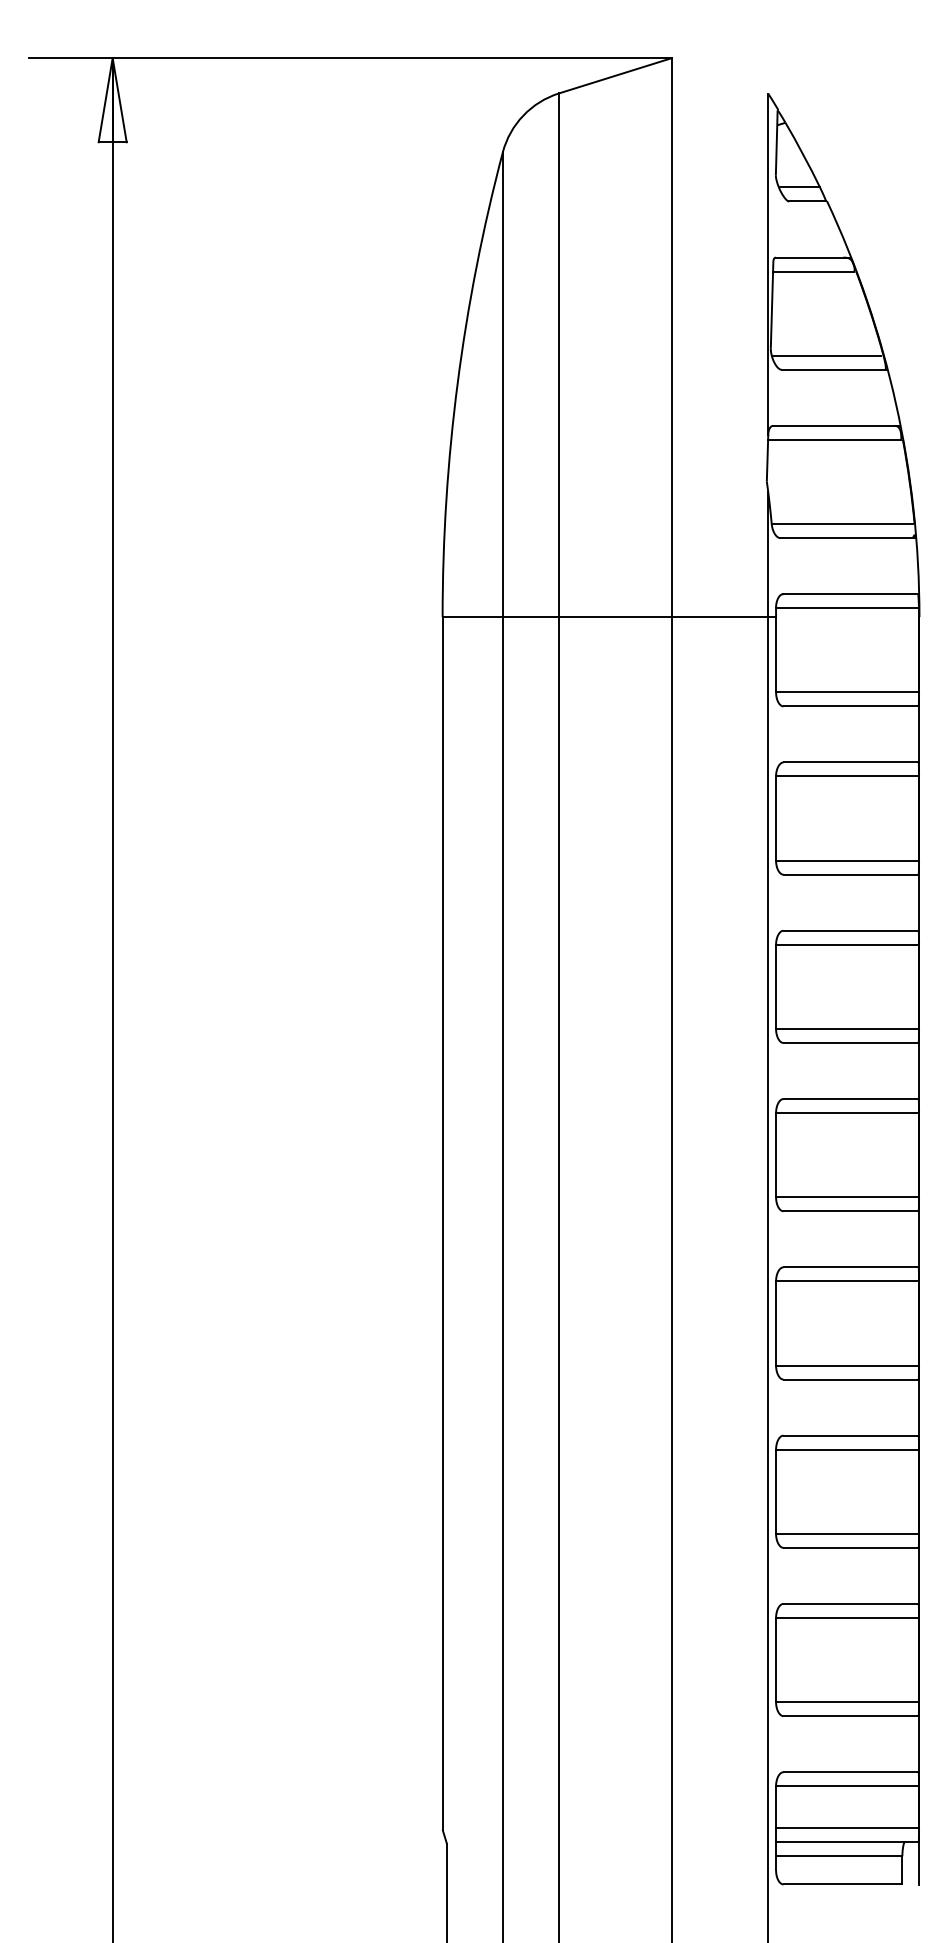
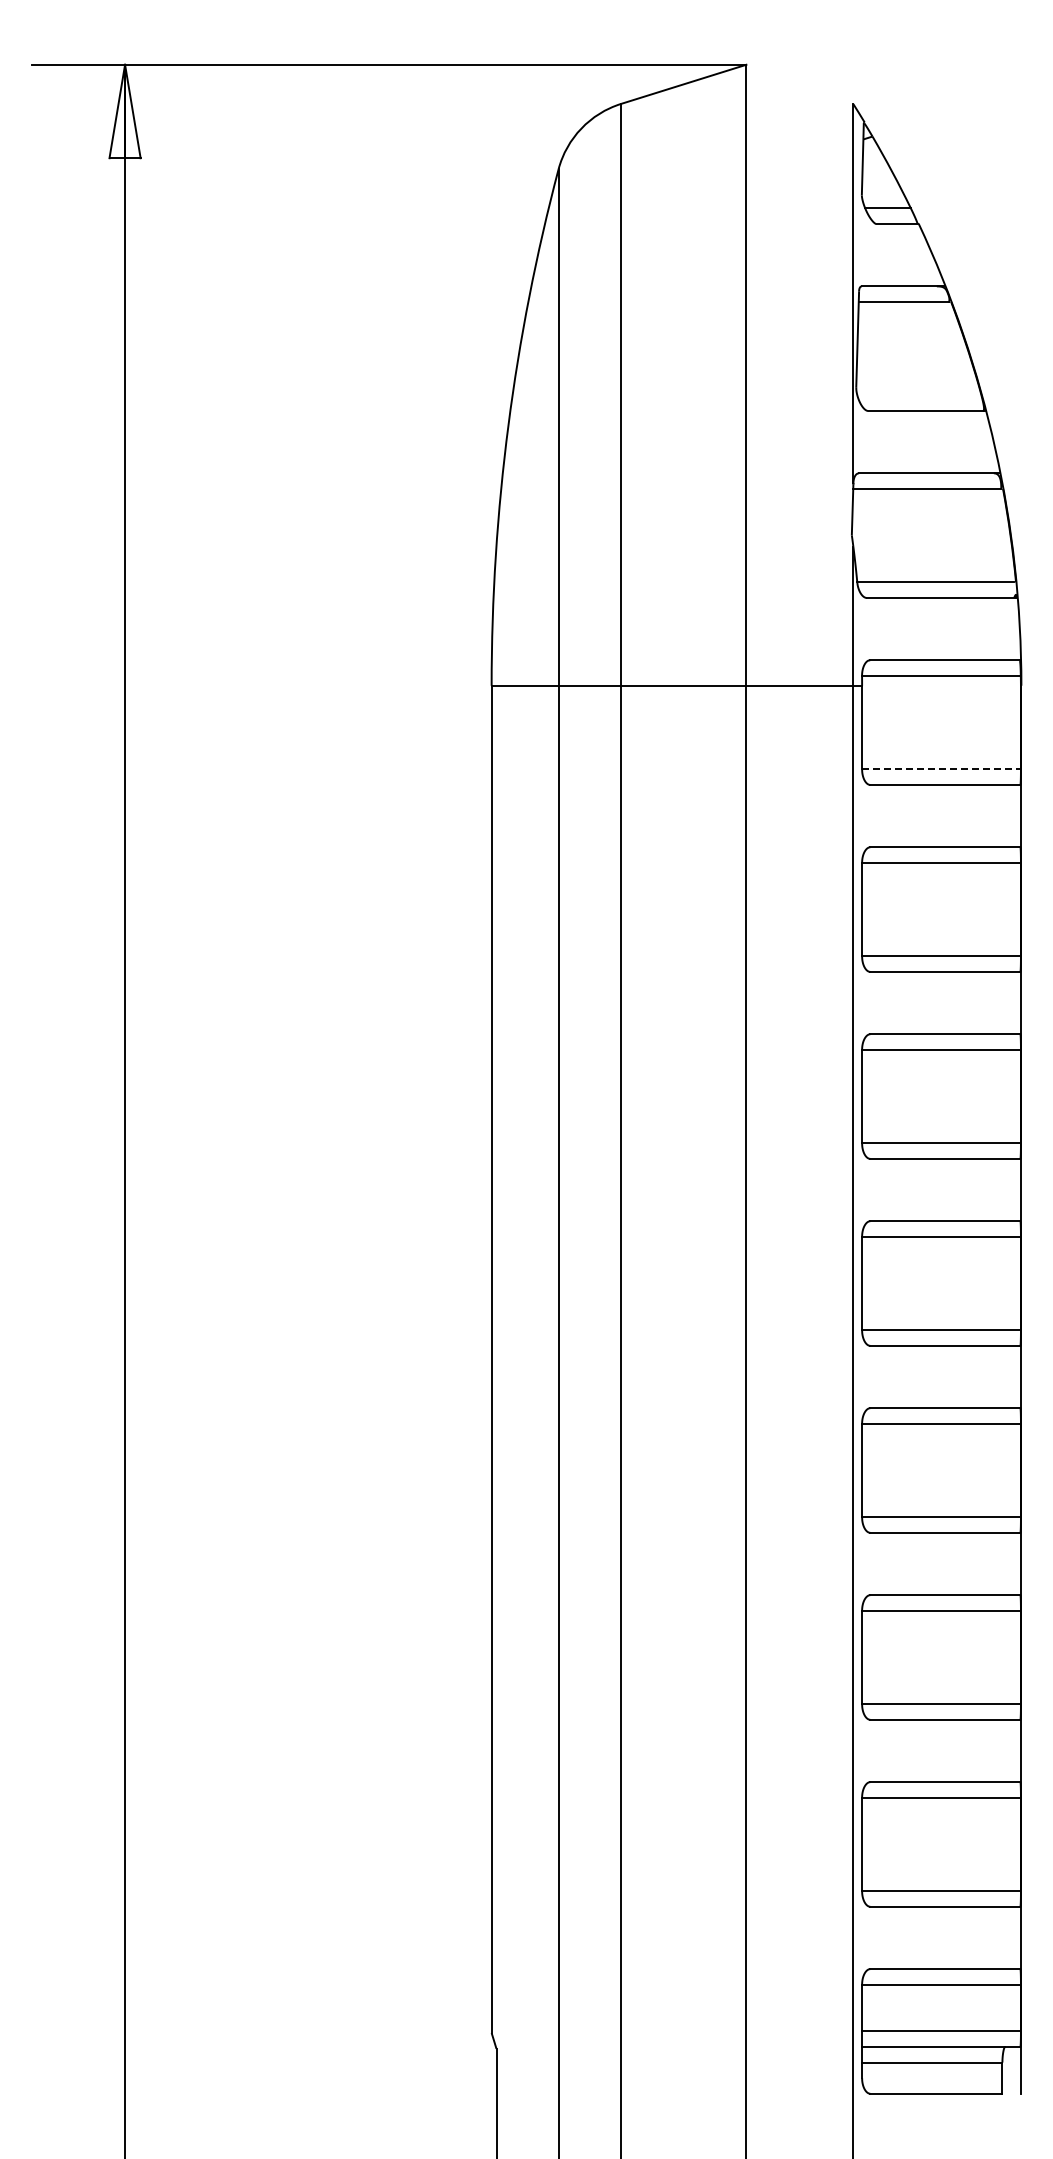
line: (825, 355) -> (917, 395), removed
line: (848, 692) -> (942, 769), solid -> dashed

